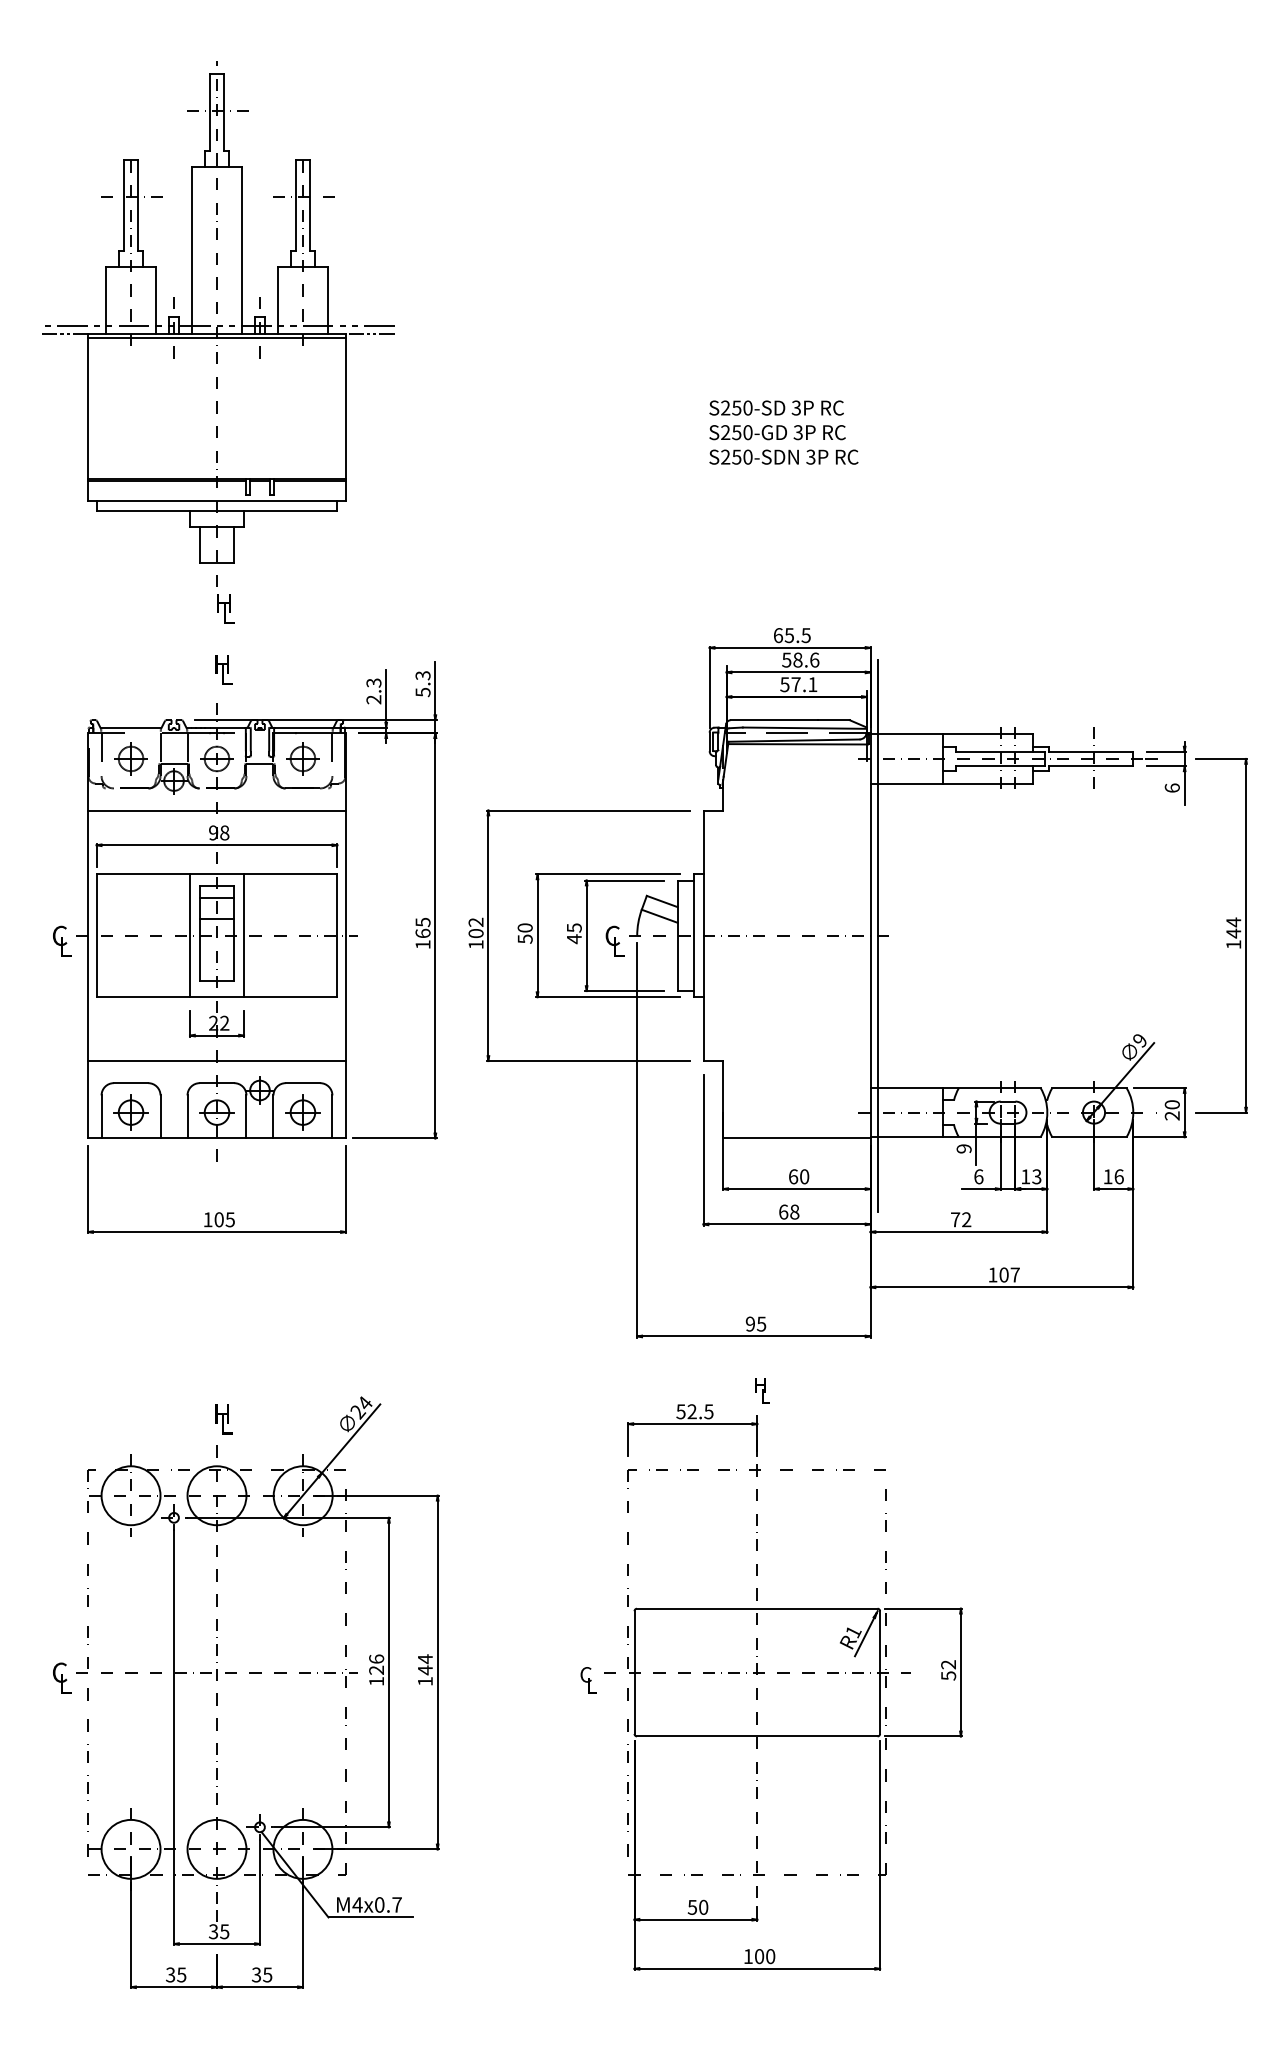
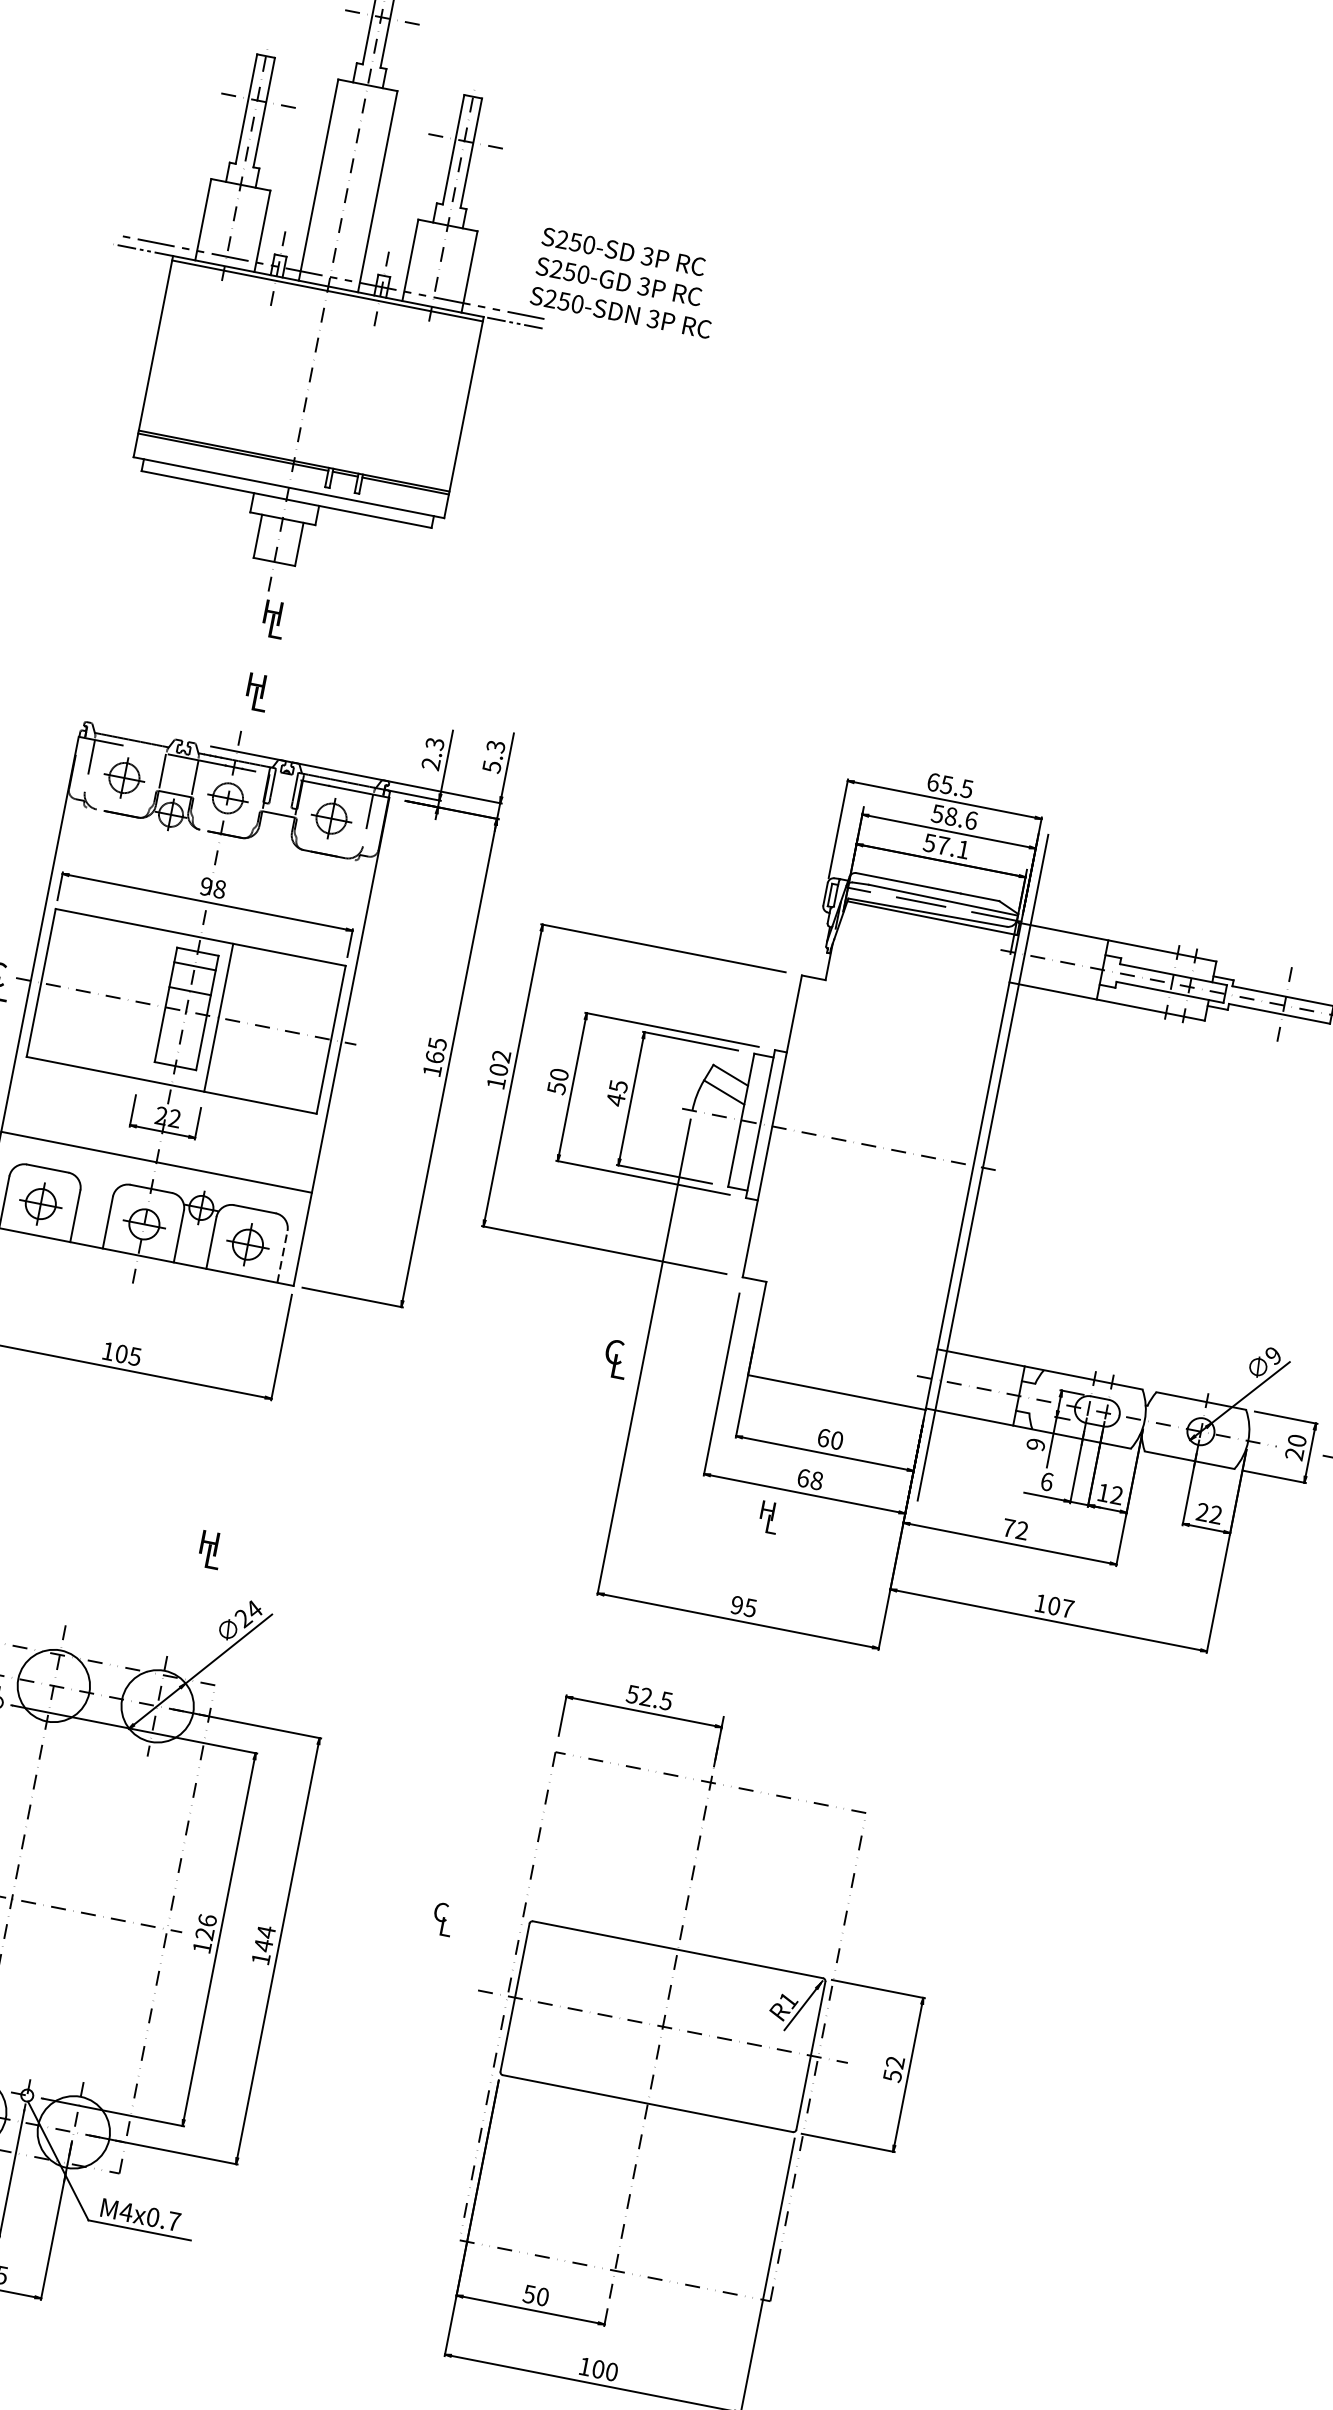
text: (783, 432) -> (626, 282), moved
line: (216, 810) -> (215, 860), removed
line: (189, 935) -> (153, 1004), removed
text: (614, 940) -> (615, 1357), moved
line: (332, 1116) -> (282, 1256), solid -> dashed
text: (1113, 1176) -> (1209, 1513), 16 -> 22
text: (1036, 1177) -> (1116, 1496), 13 -> 12
text: (762, 1390) -> (769, 1517), moved
text: (223, 1419) -> (210, 1549), moved
text: (588, 1680) -> (442, 1919), moved

